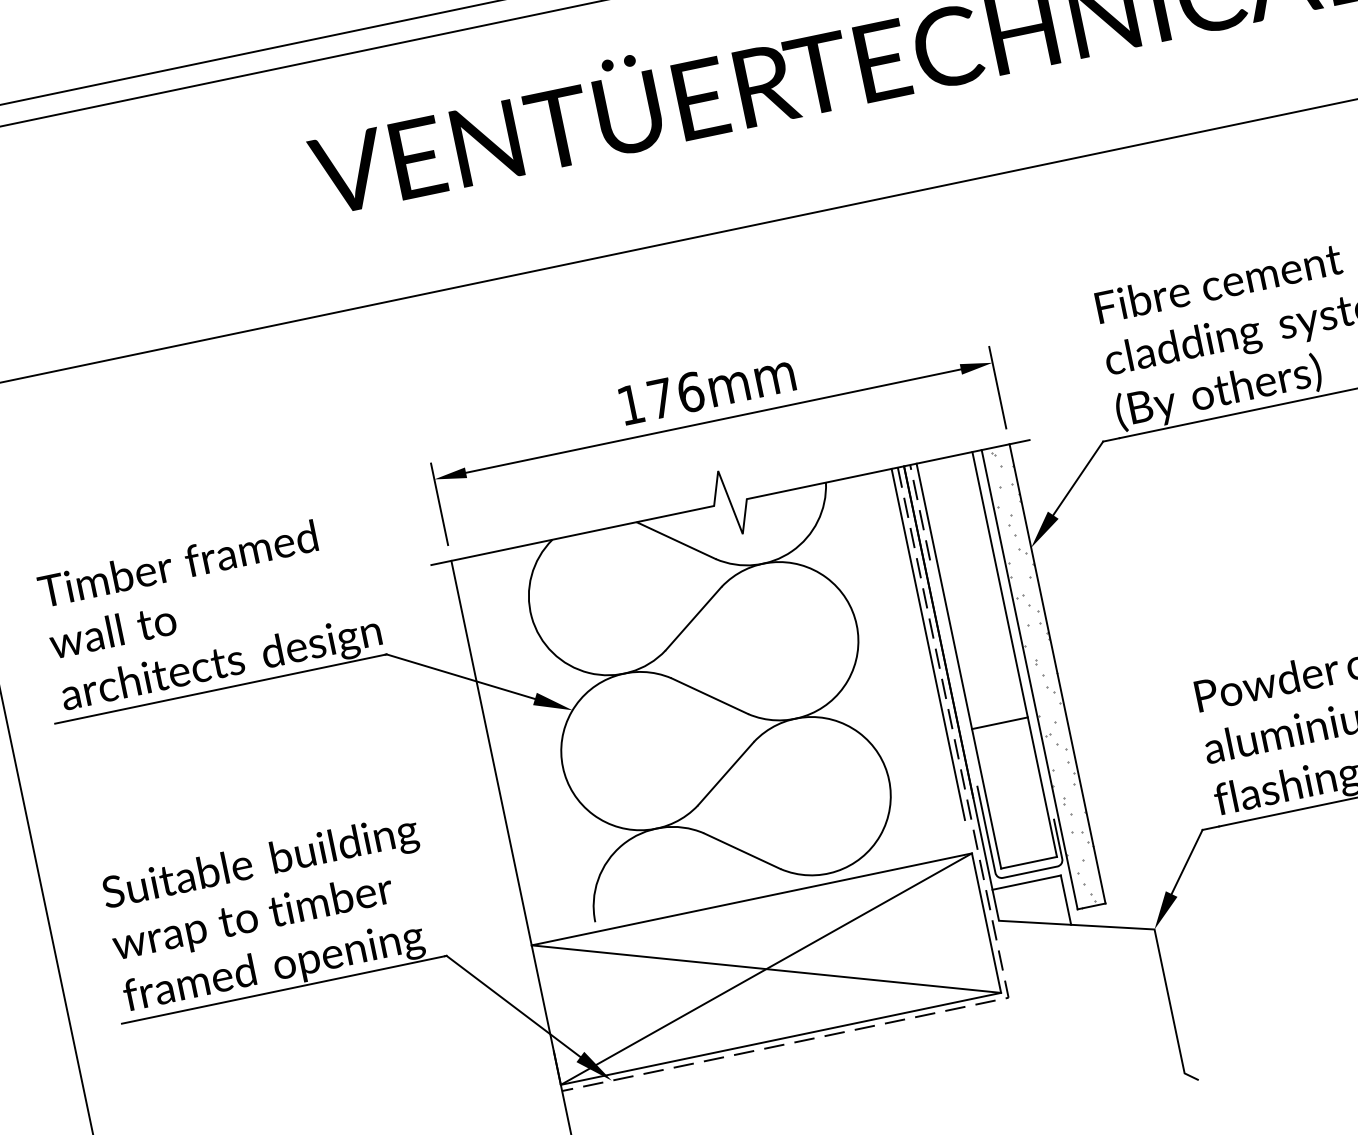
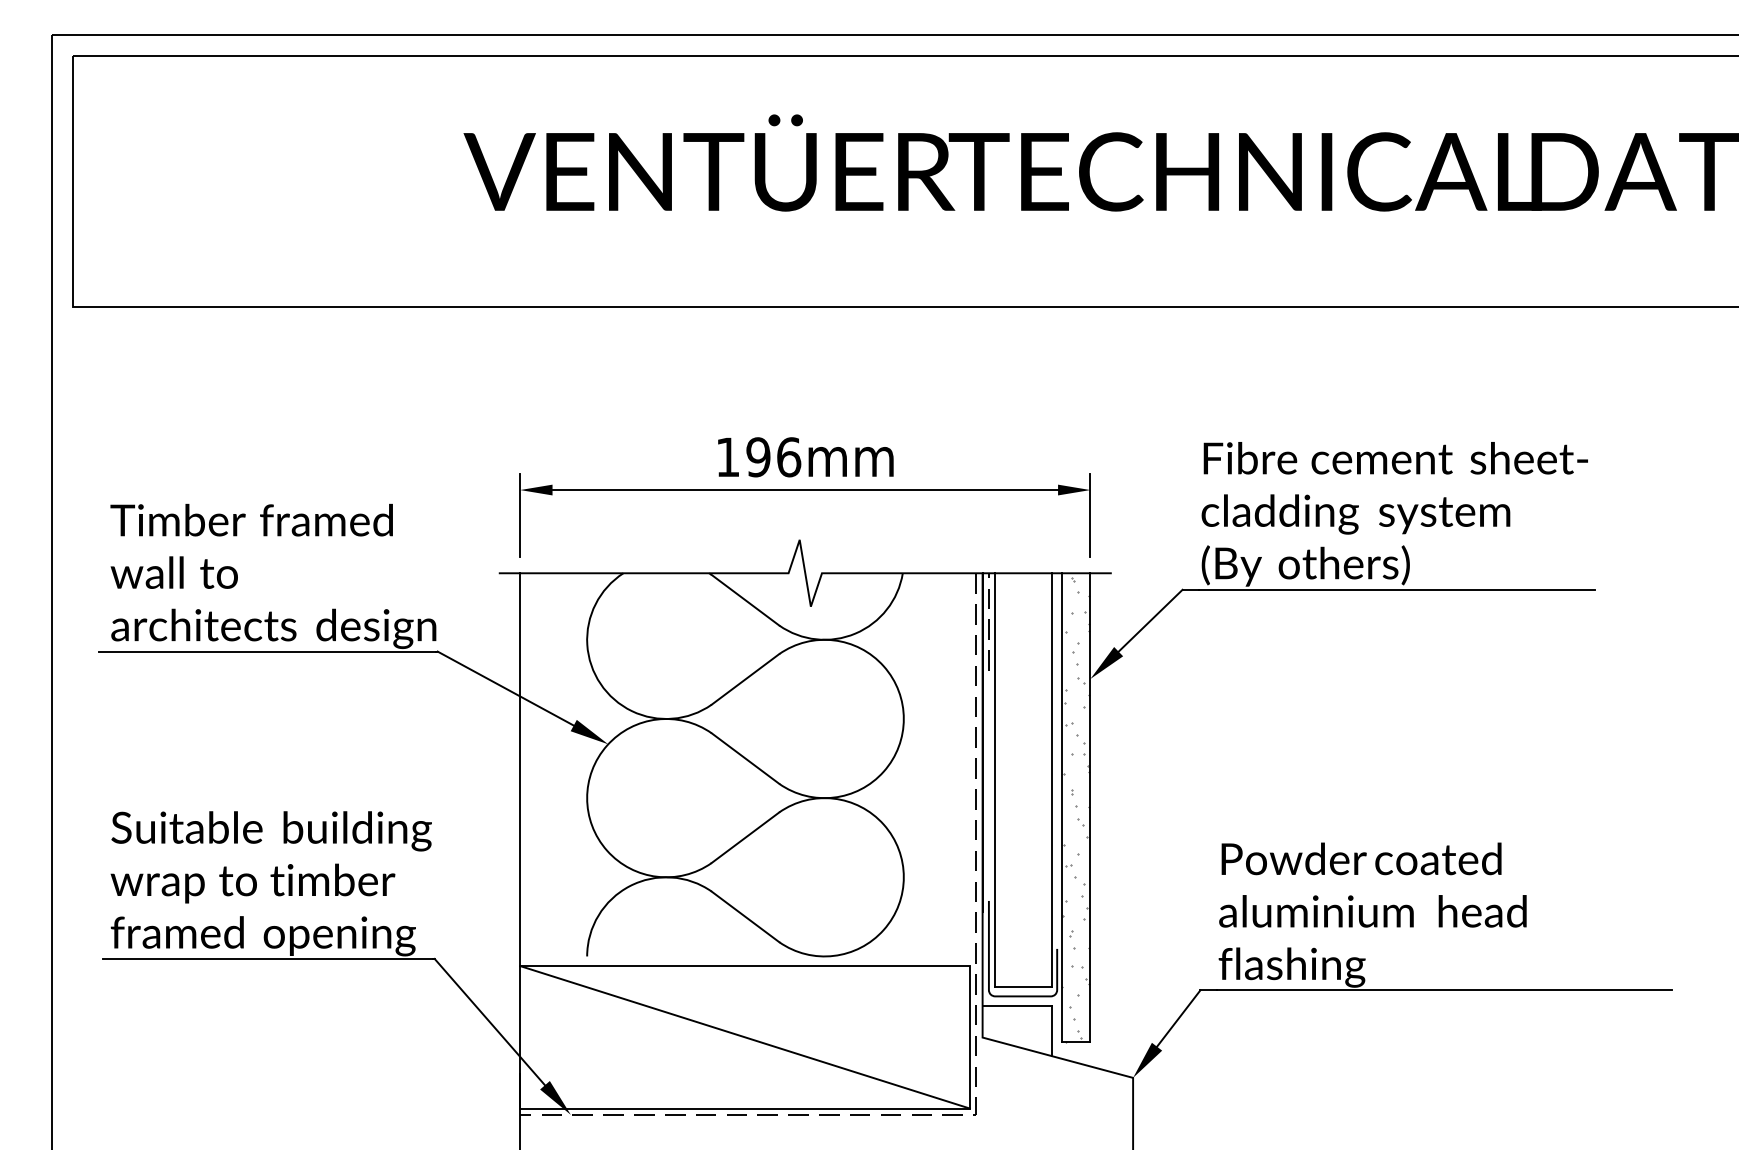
text: (661, 398) -> (758, 457), 176mm -> 196mm
line: (927, 644) -> (969, 752), removed
line: (999, 723) -> (1023, 844), removed
line: (765, 969) -> (744, 1037), removed

